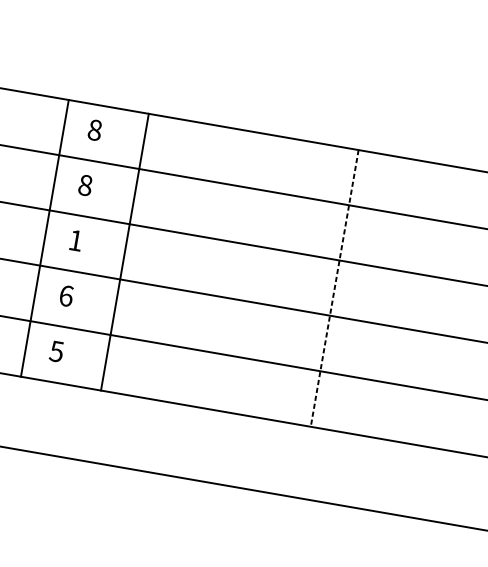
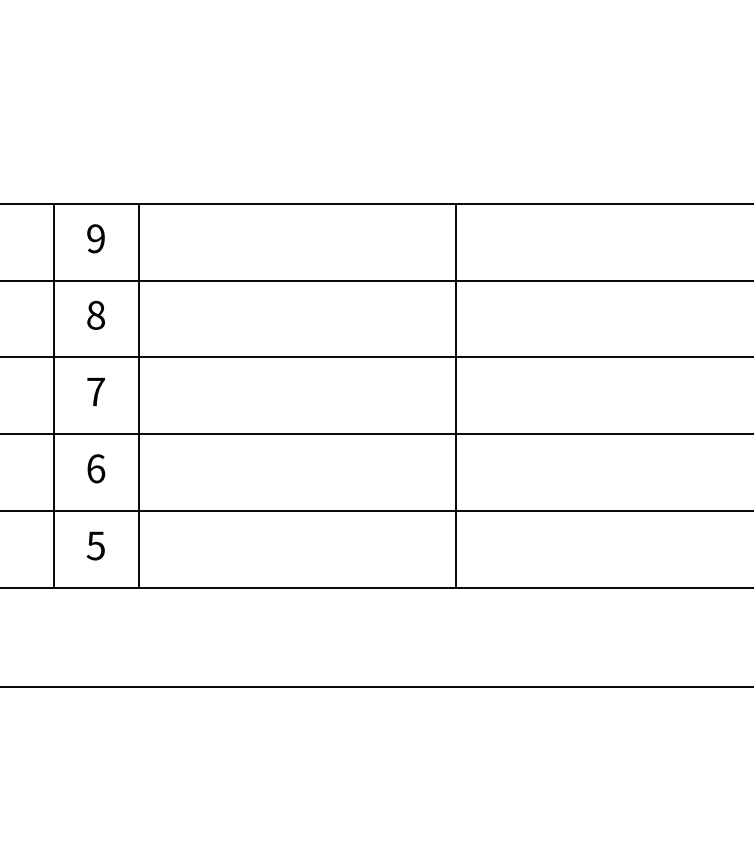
text: (94, 129) -> (95, 238), 8 -> 9
text: (75, 240) -> (95, 391), 1 -> 7
line: (124, 252) -> (138, 396), moved
line: (334, 288) -> (455, 396), dashed -> solid

